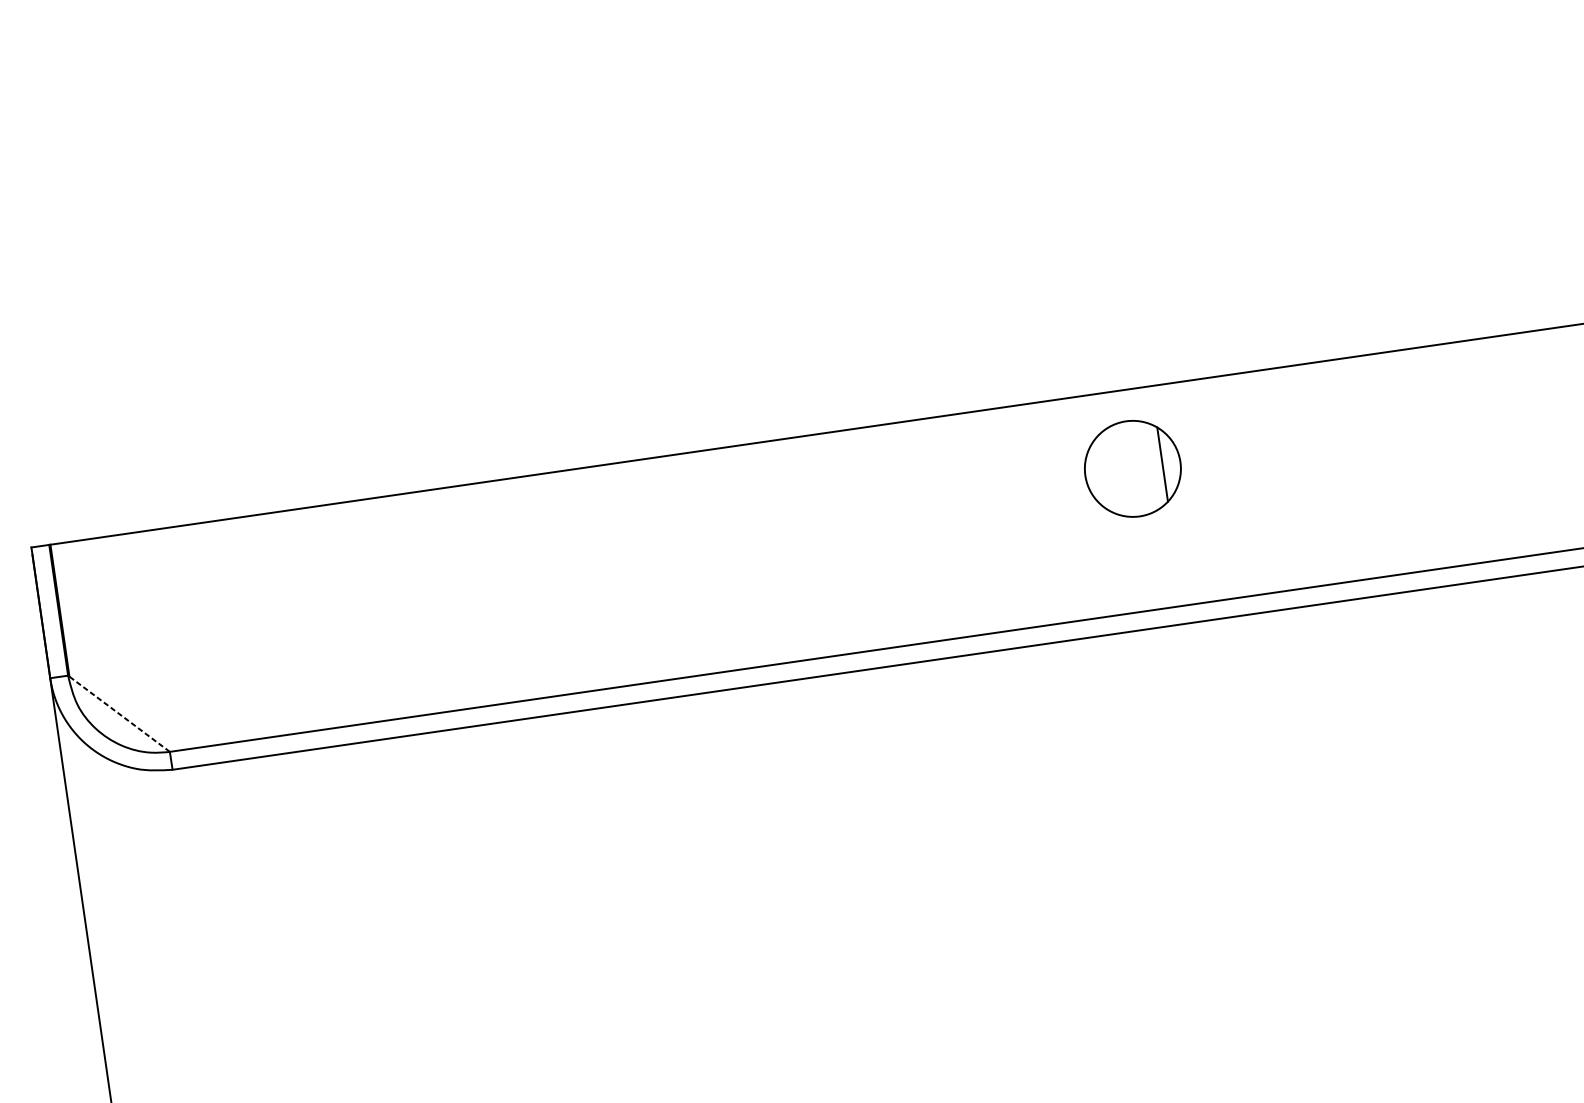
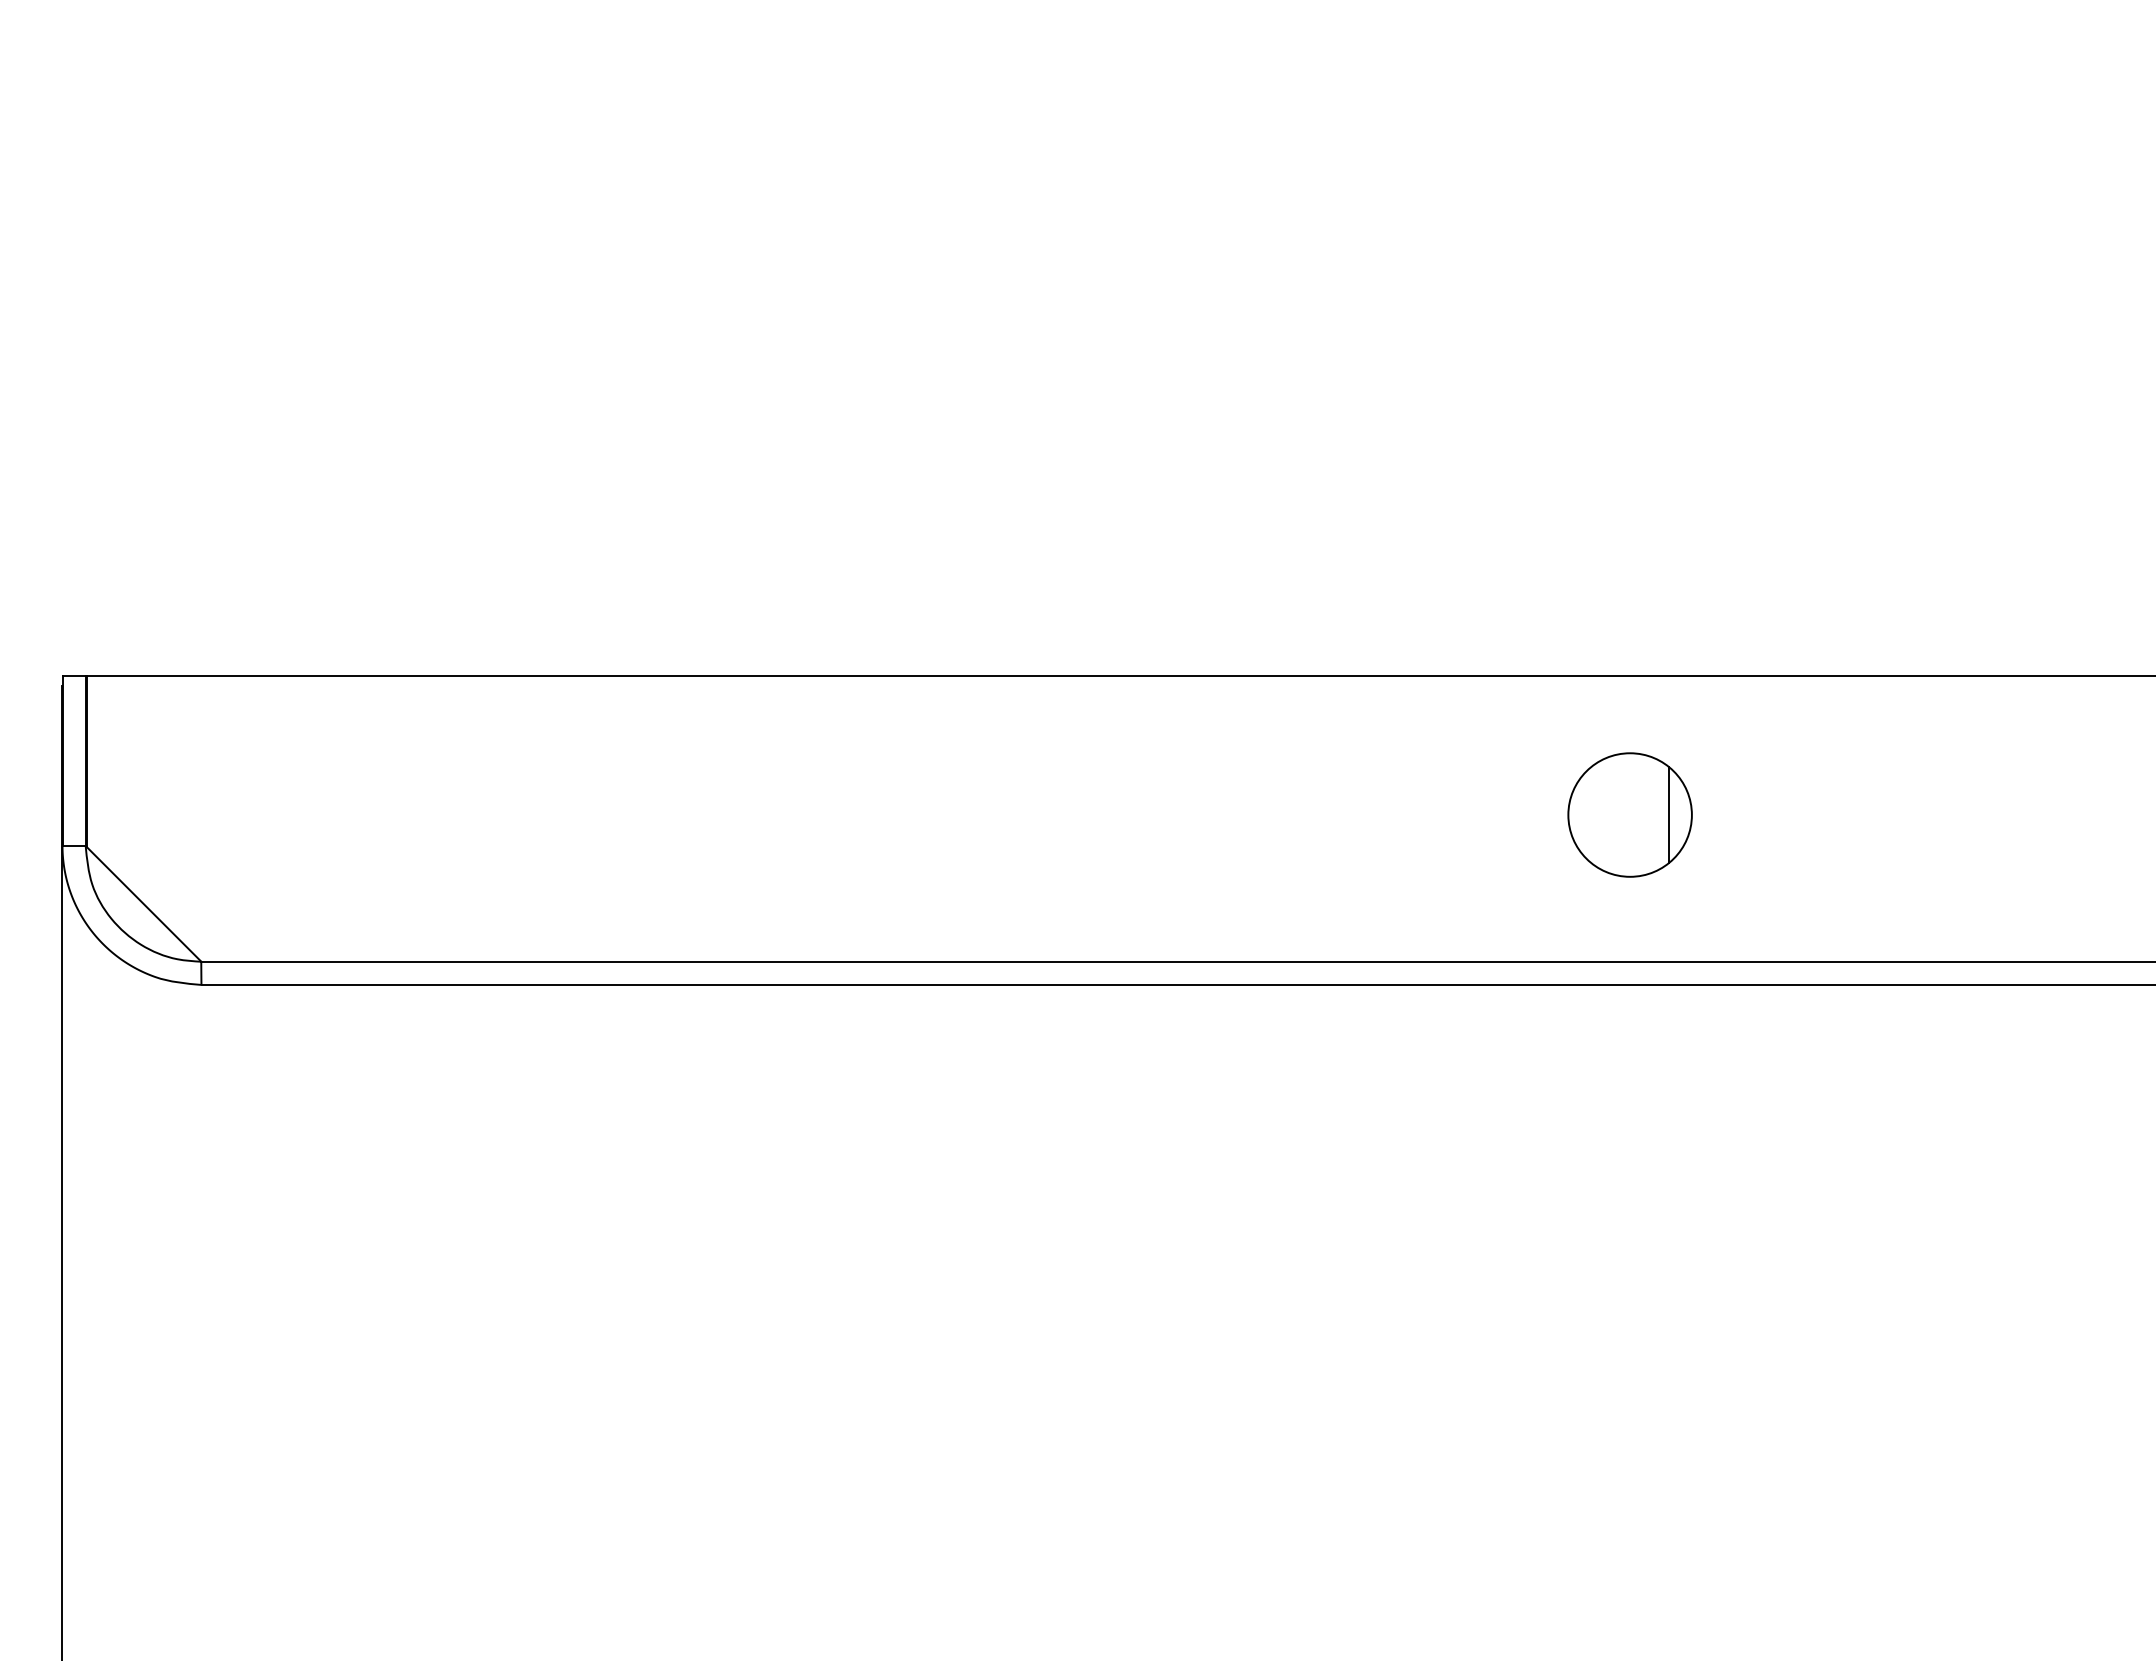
part: (1132, 468) -> (1629, 814), moved
line: (119, 714) -> (144, 904), dashed -> solid

